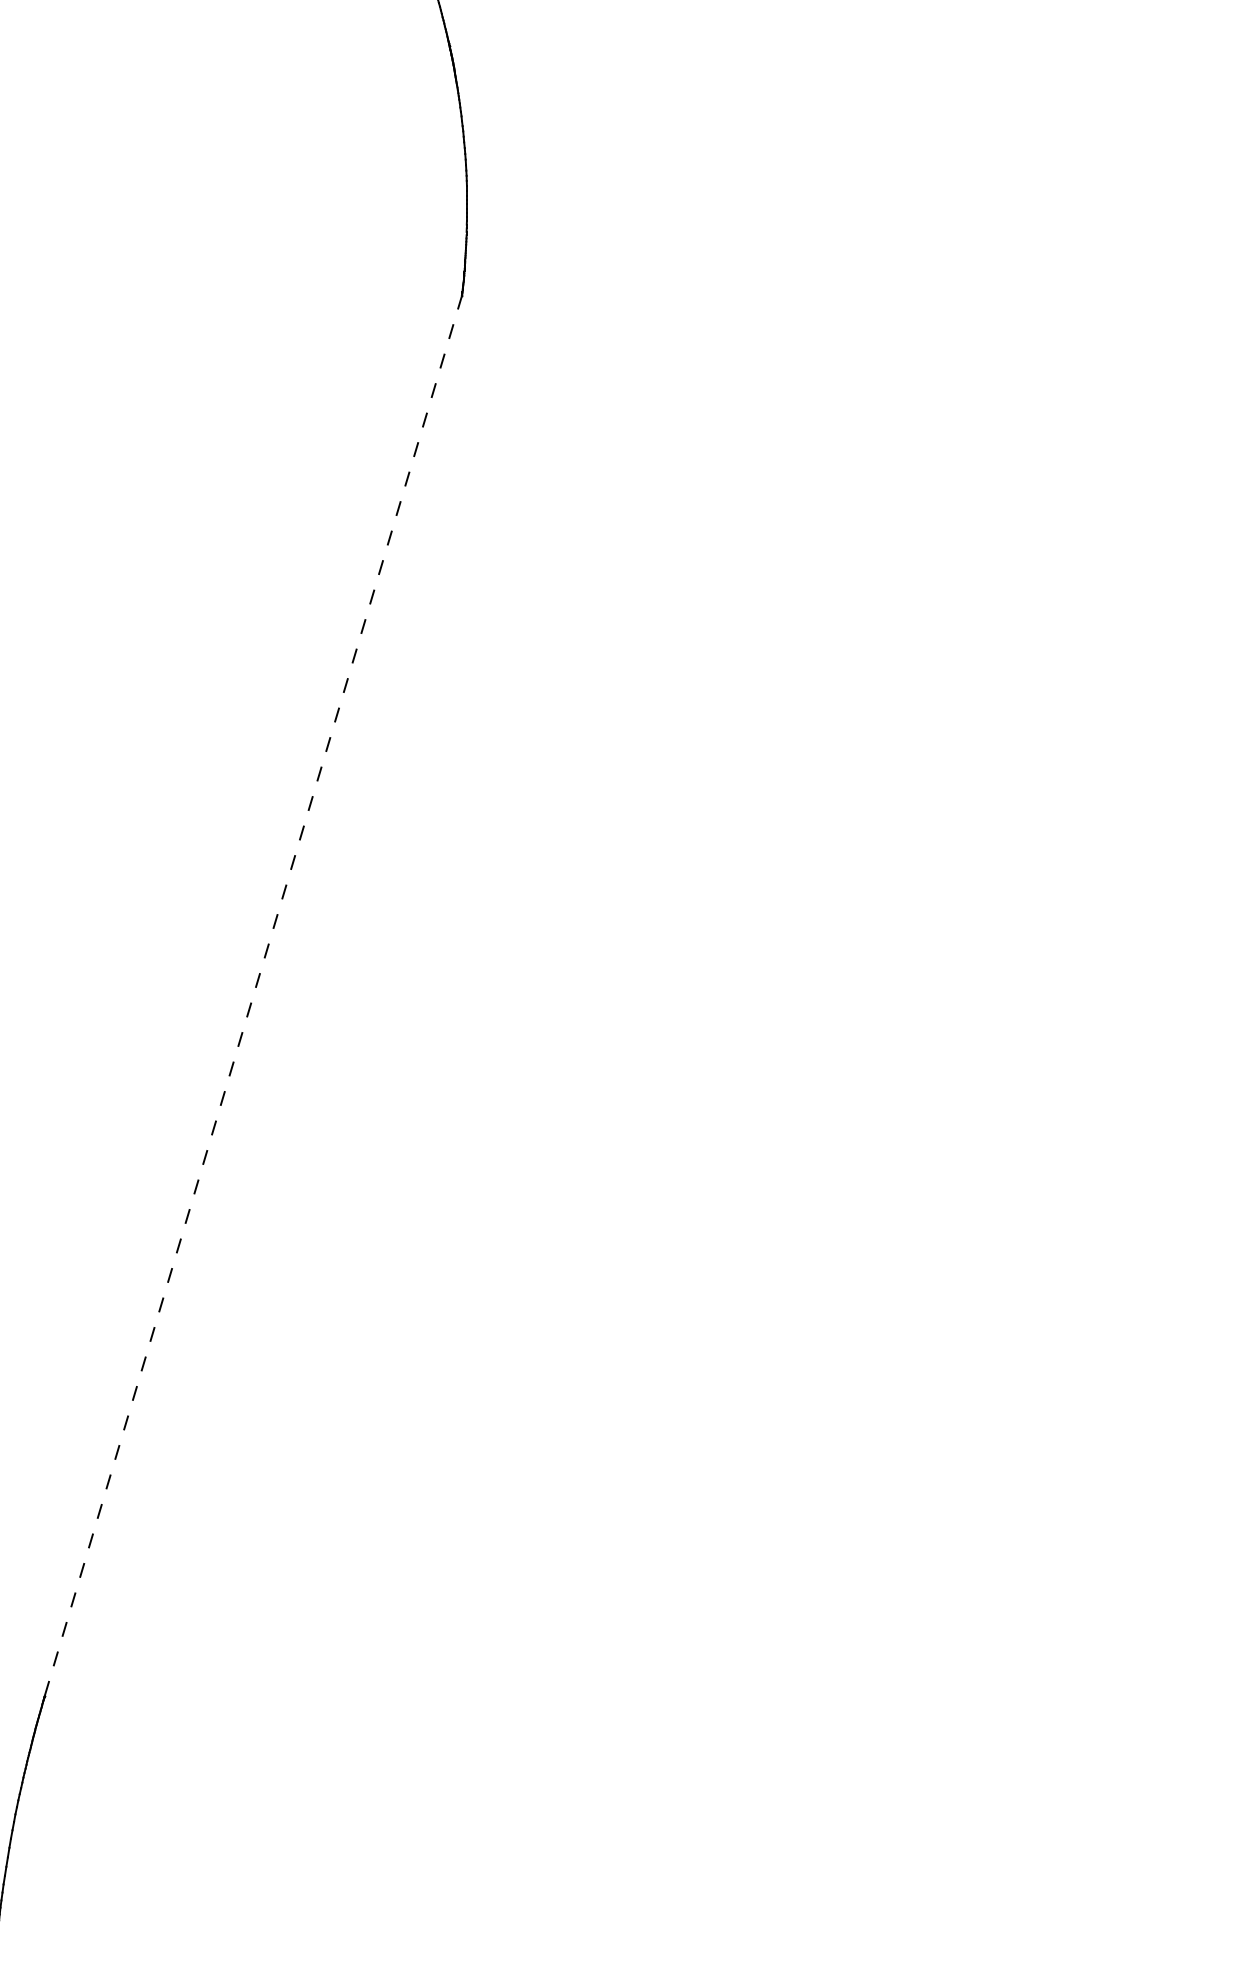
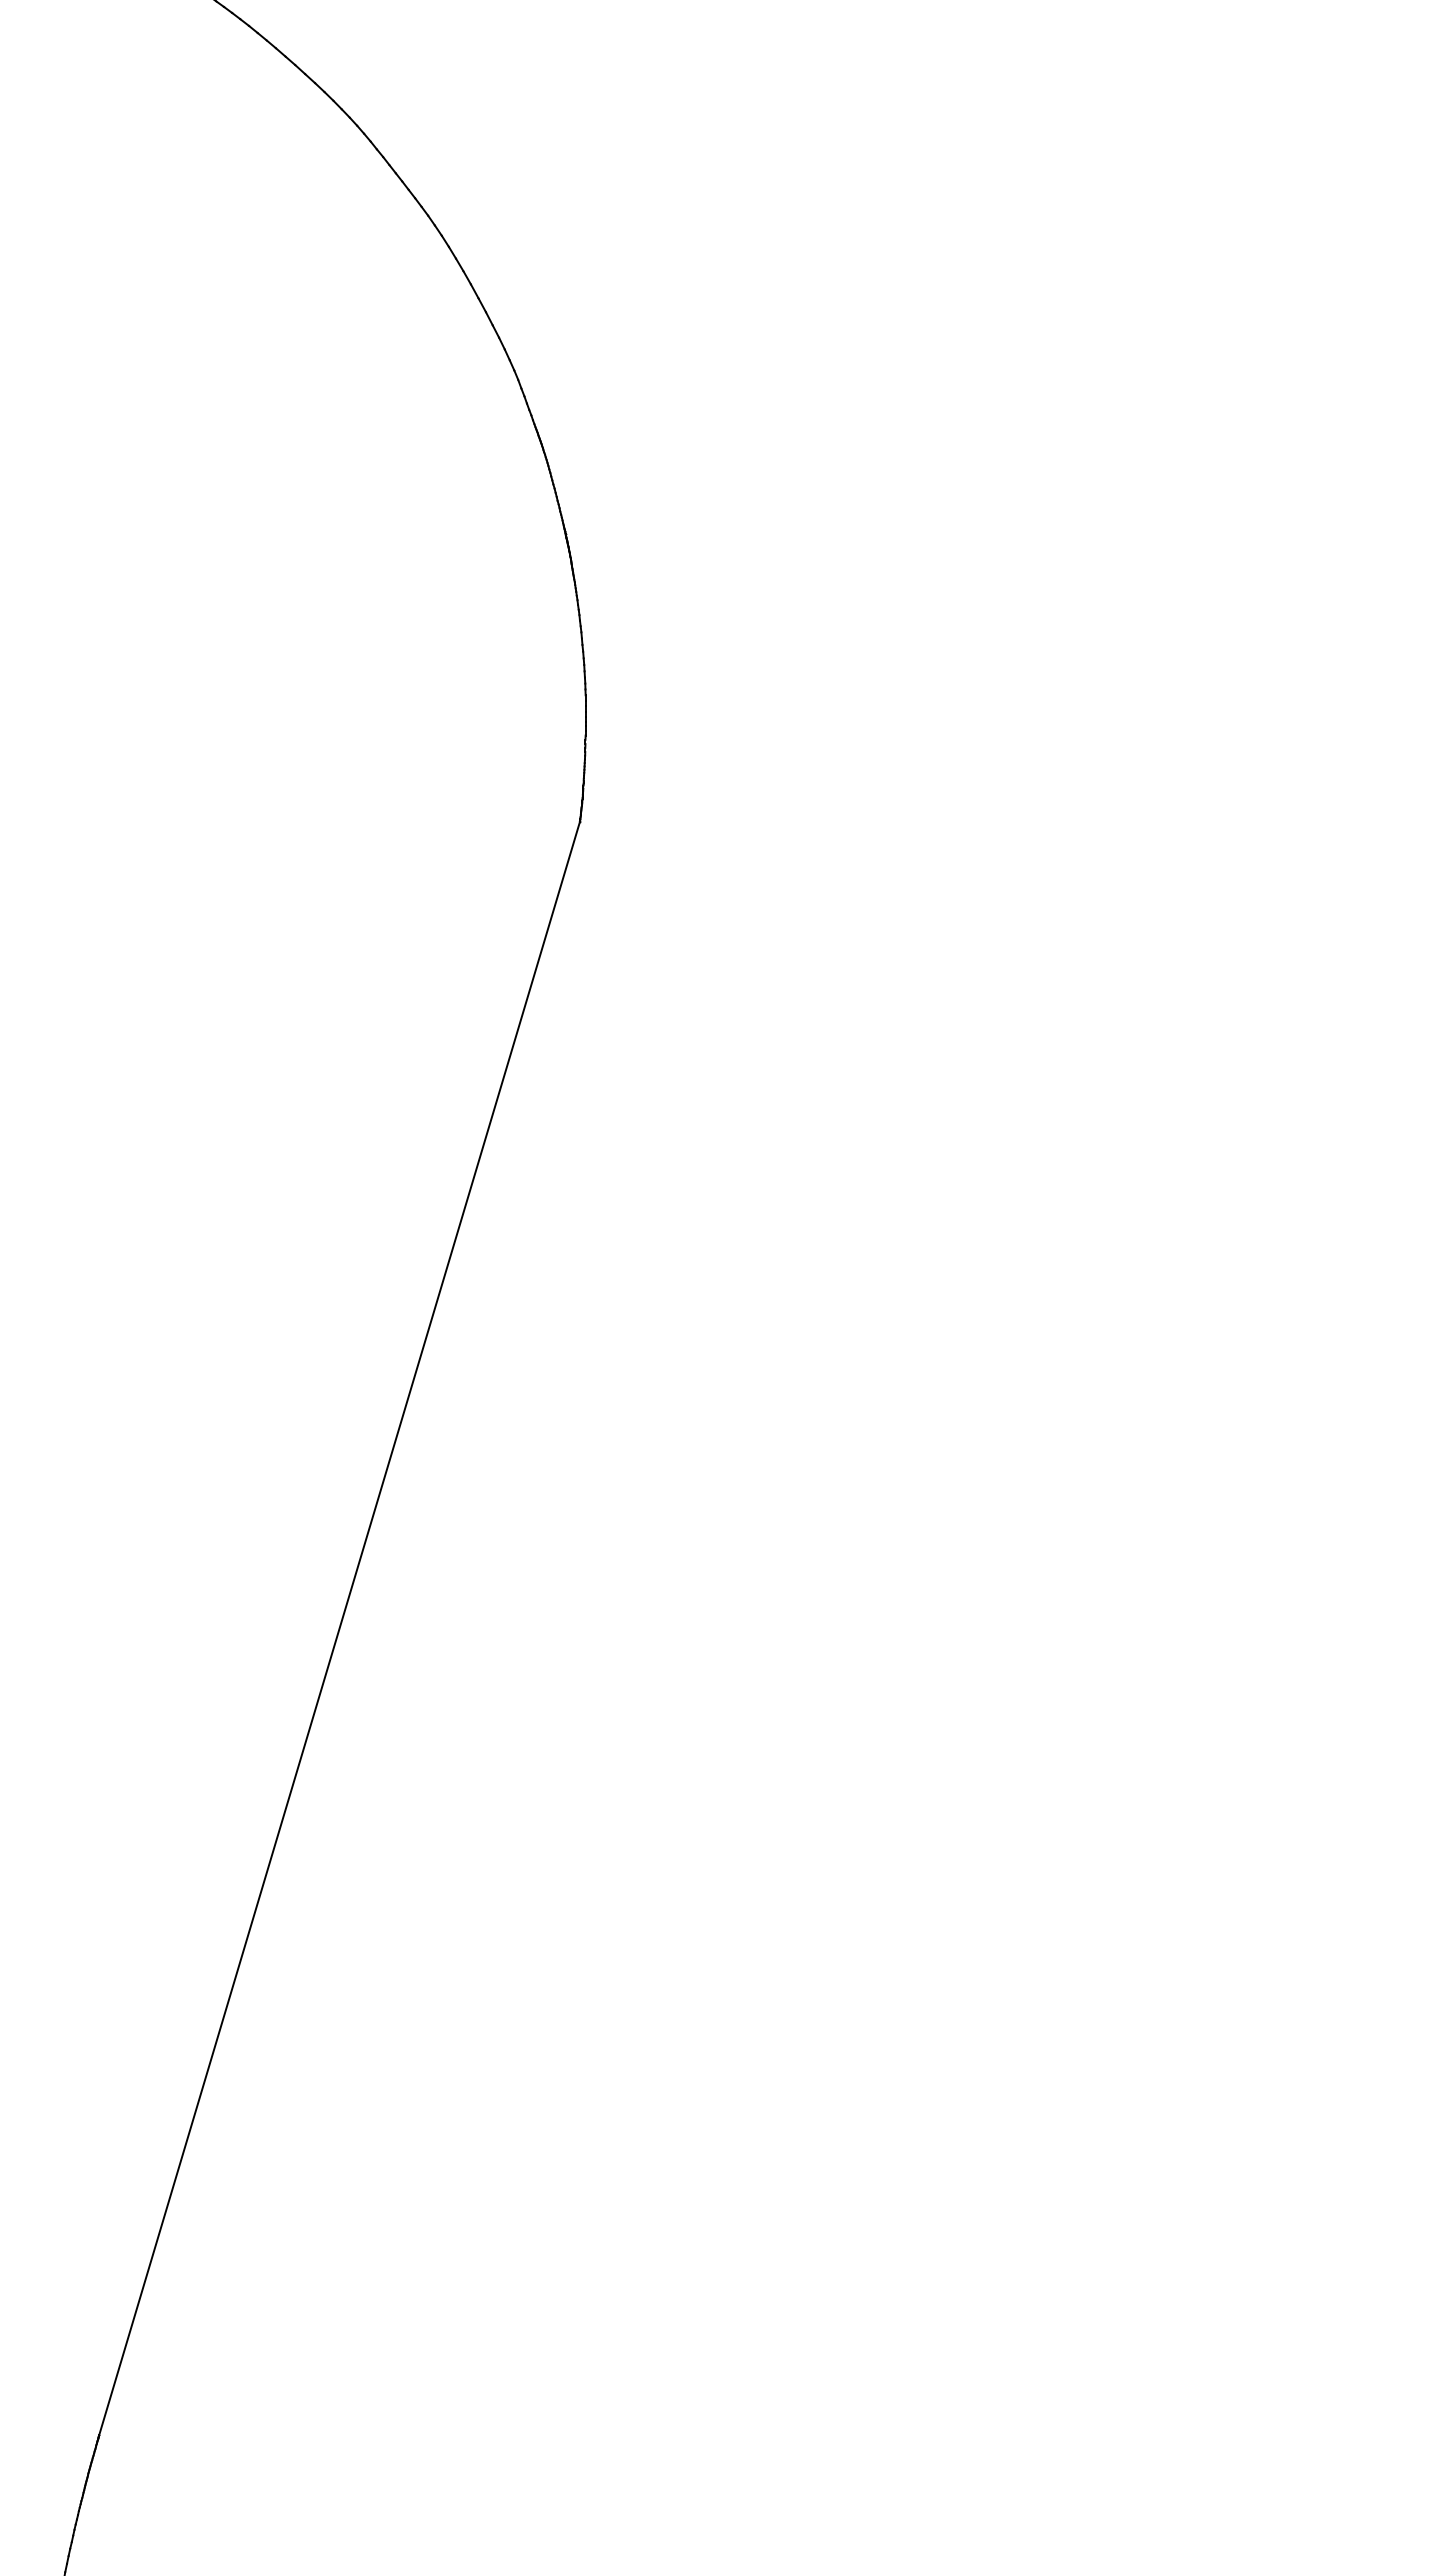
line: (253, 995) -> (339, 1628), dashed -> solid

